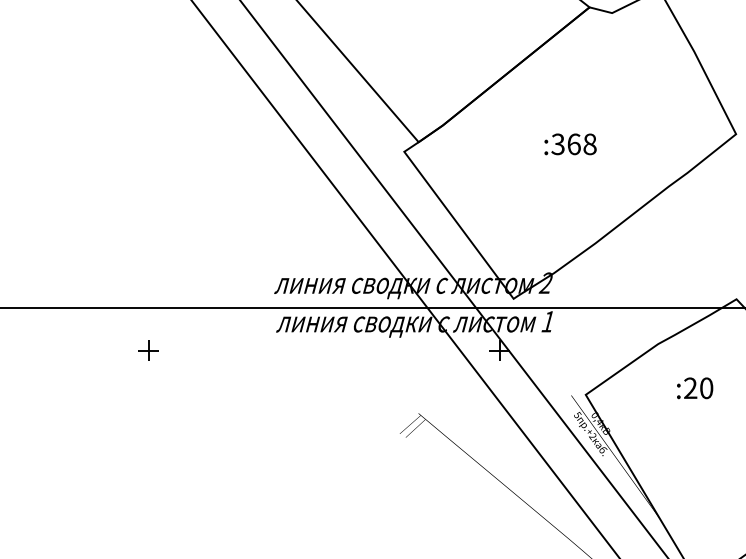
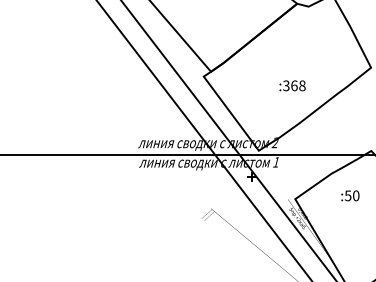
text: (570, 143) -> (292, 85), moved
part: (147, 349) -> (74, 176), removed
text: (689, 387) -> (347, 195), :20 -> :50

